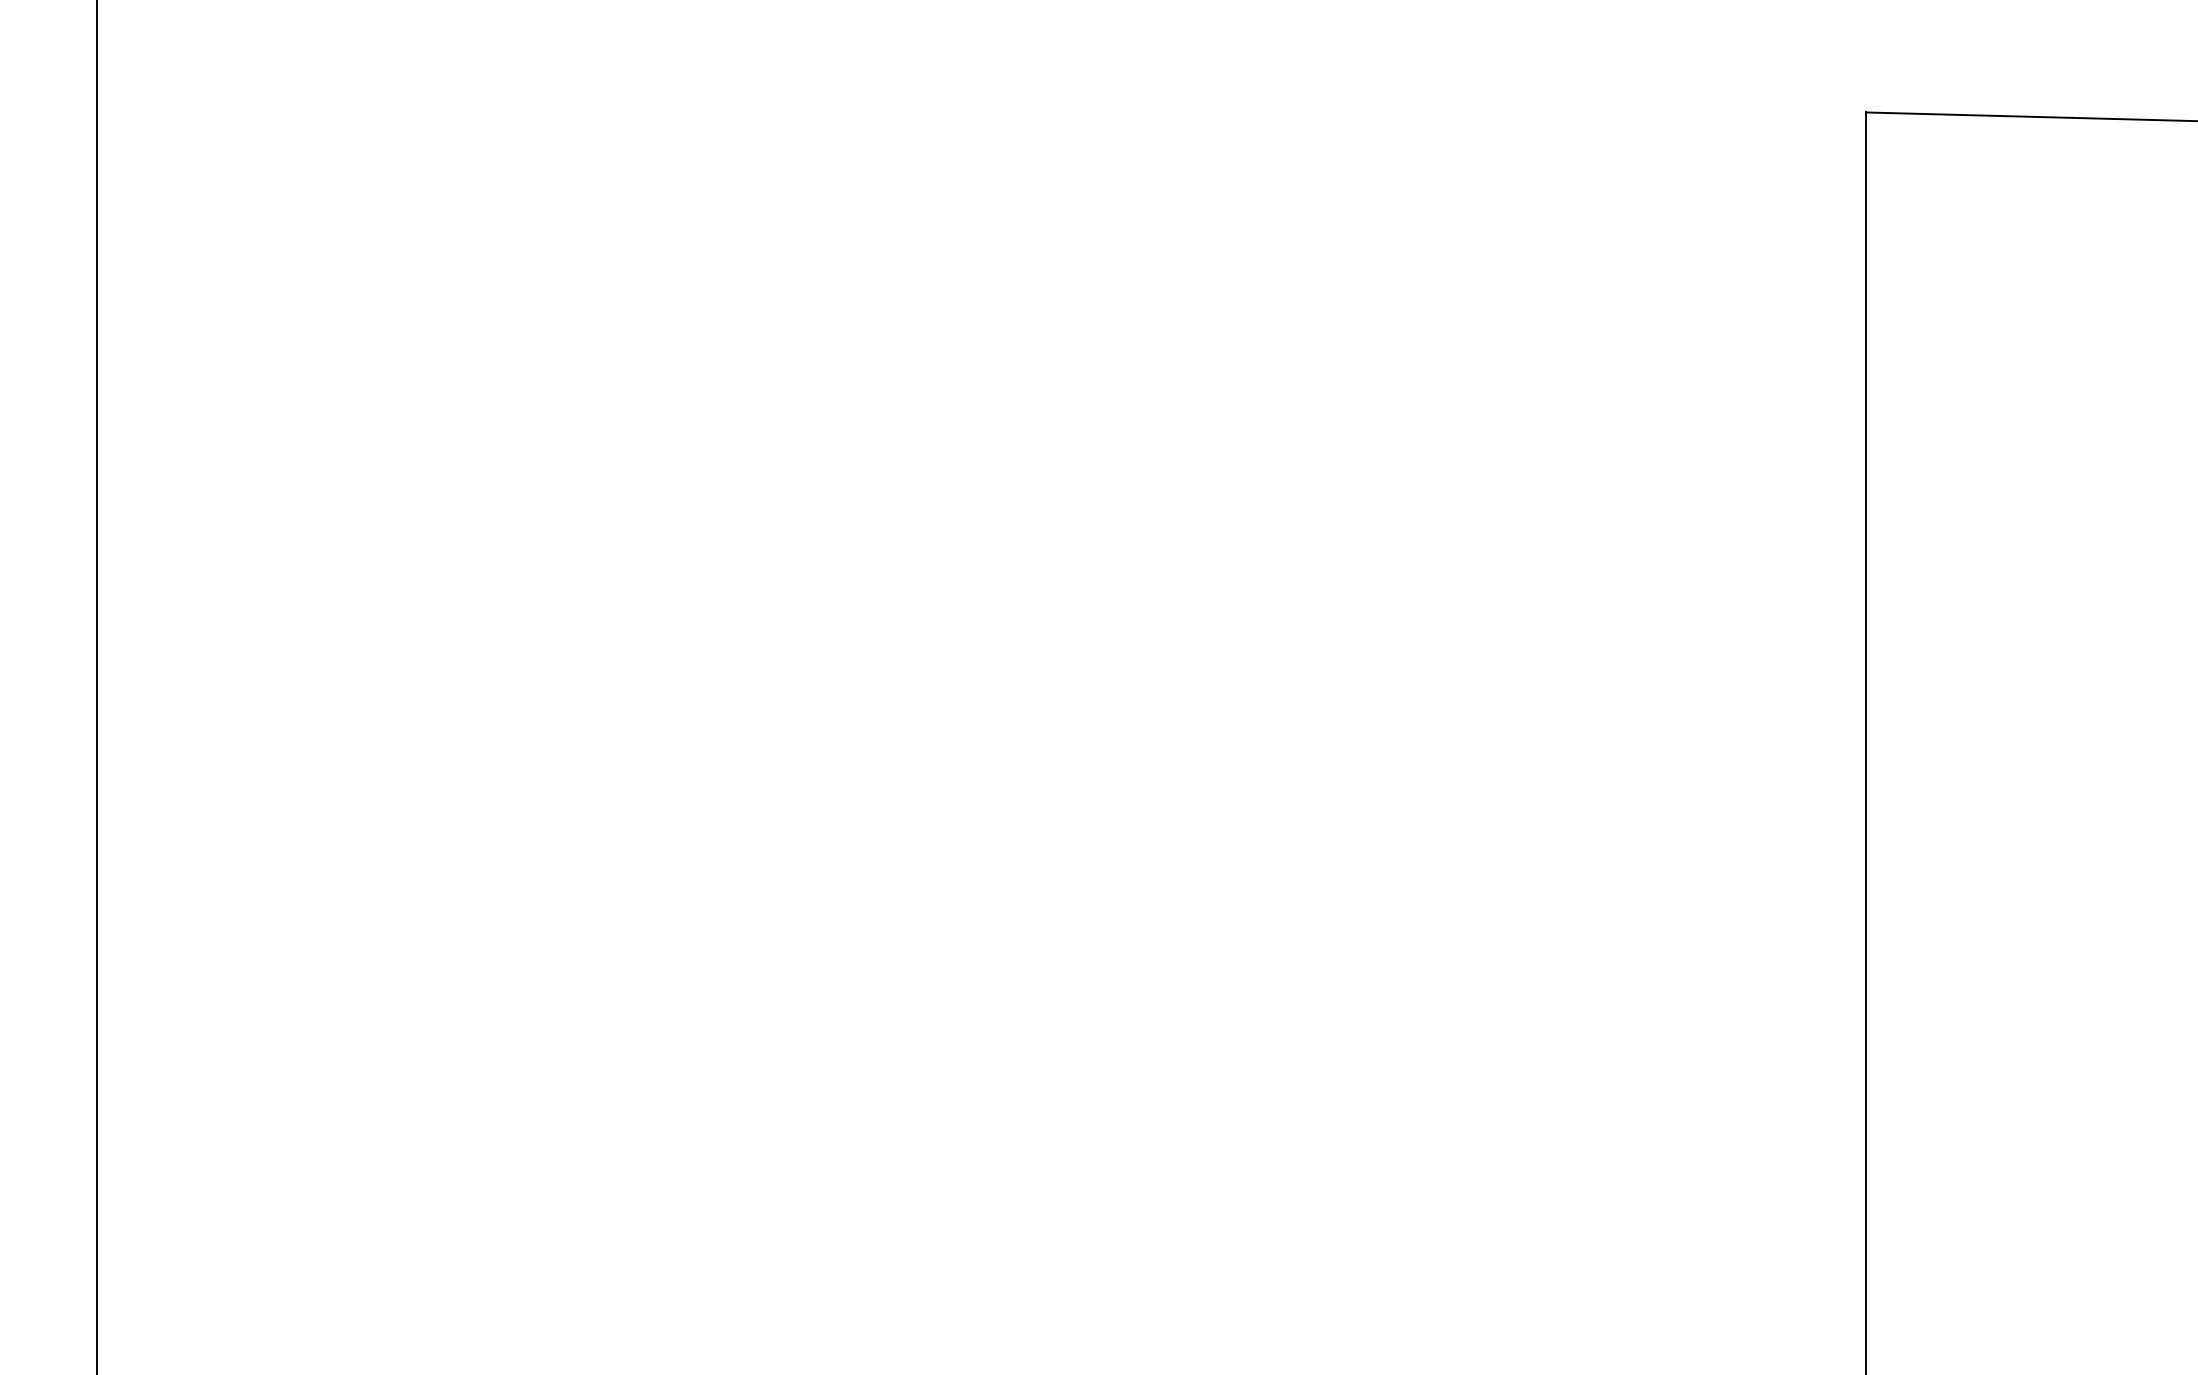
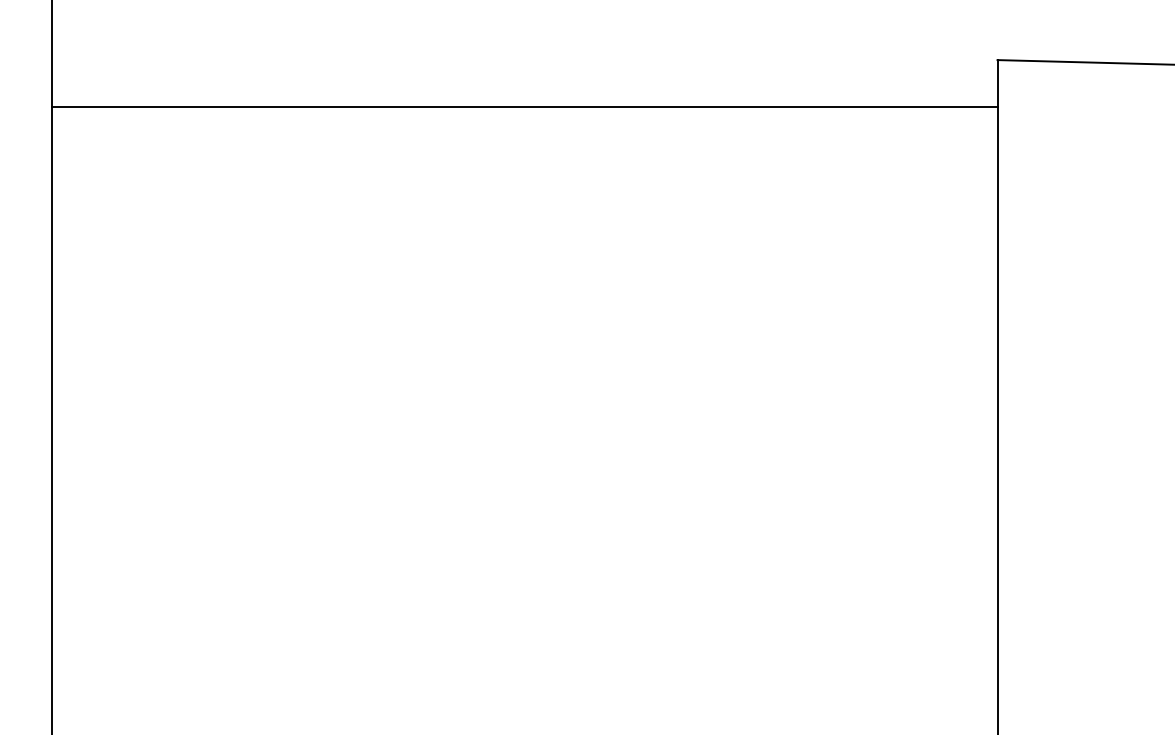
line: (981, 201) -> (524, 107), added

